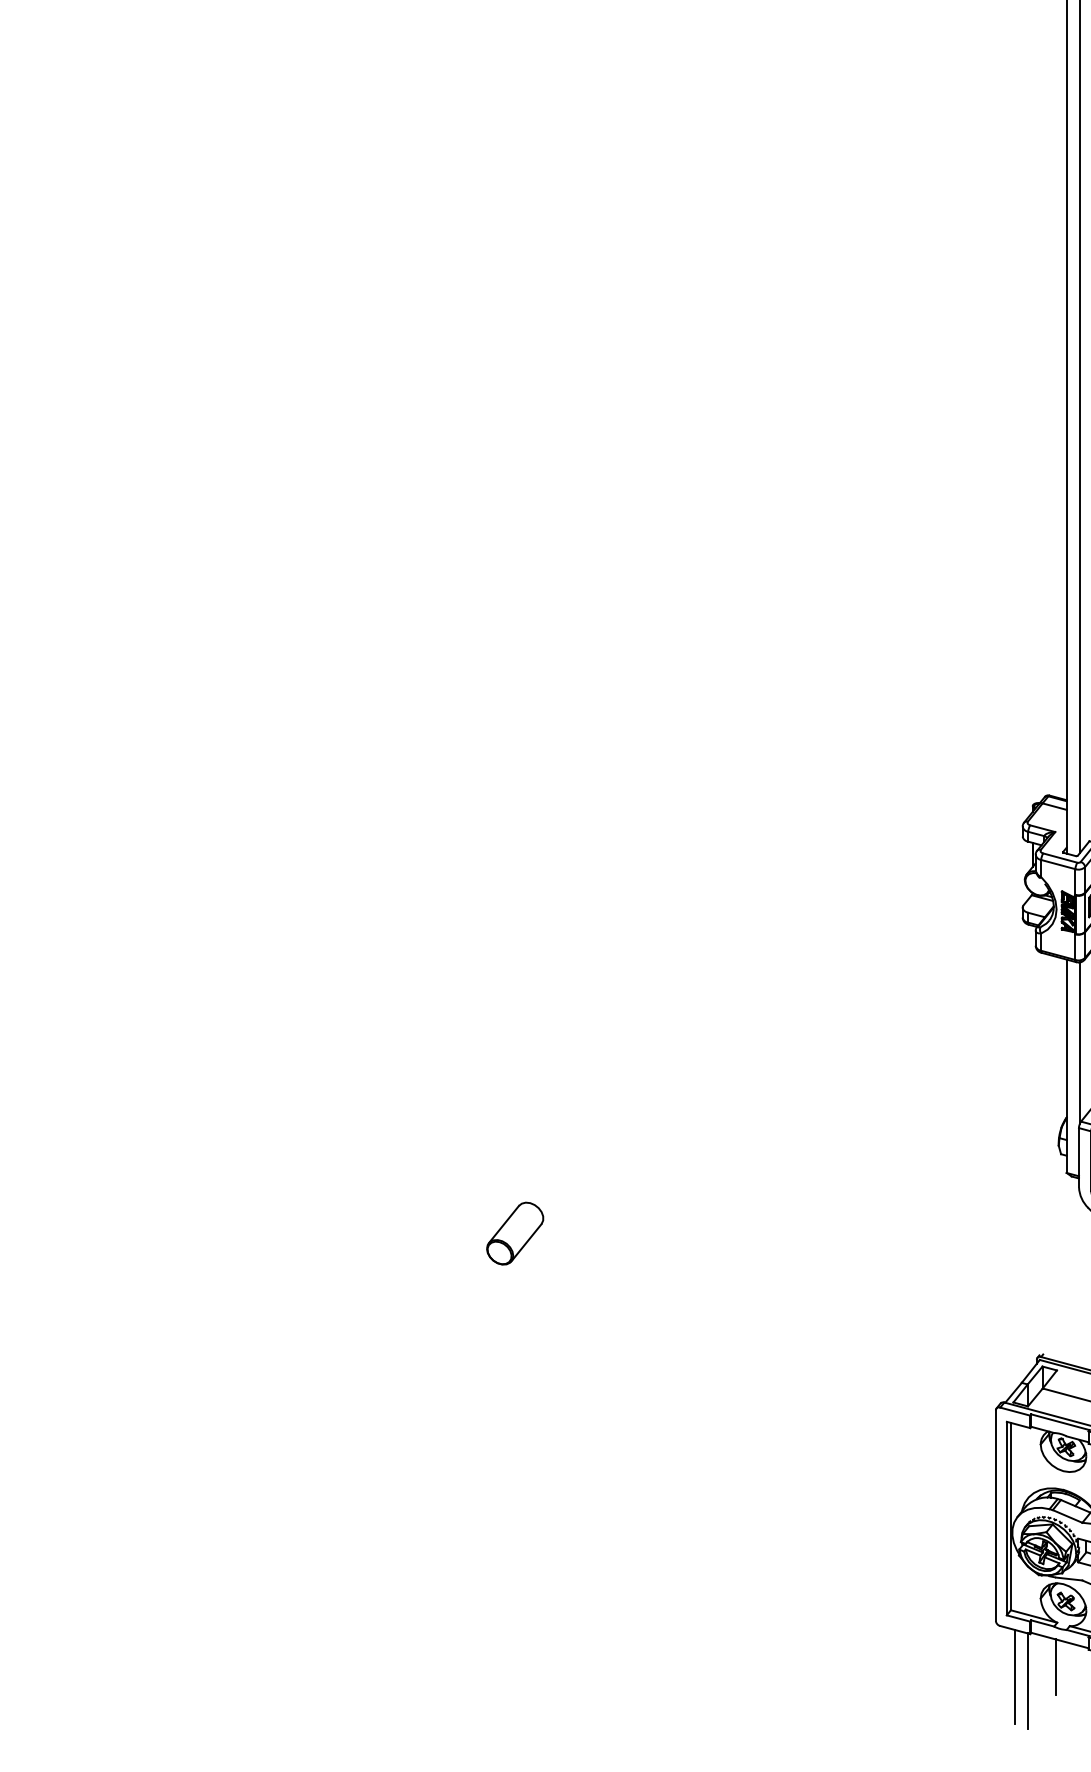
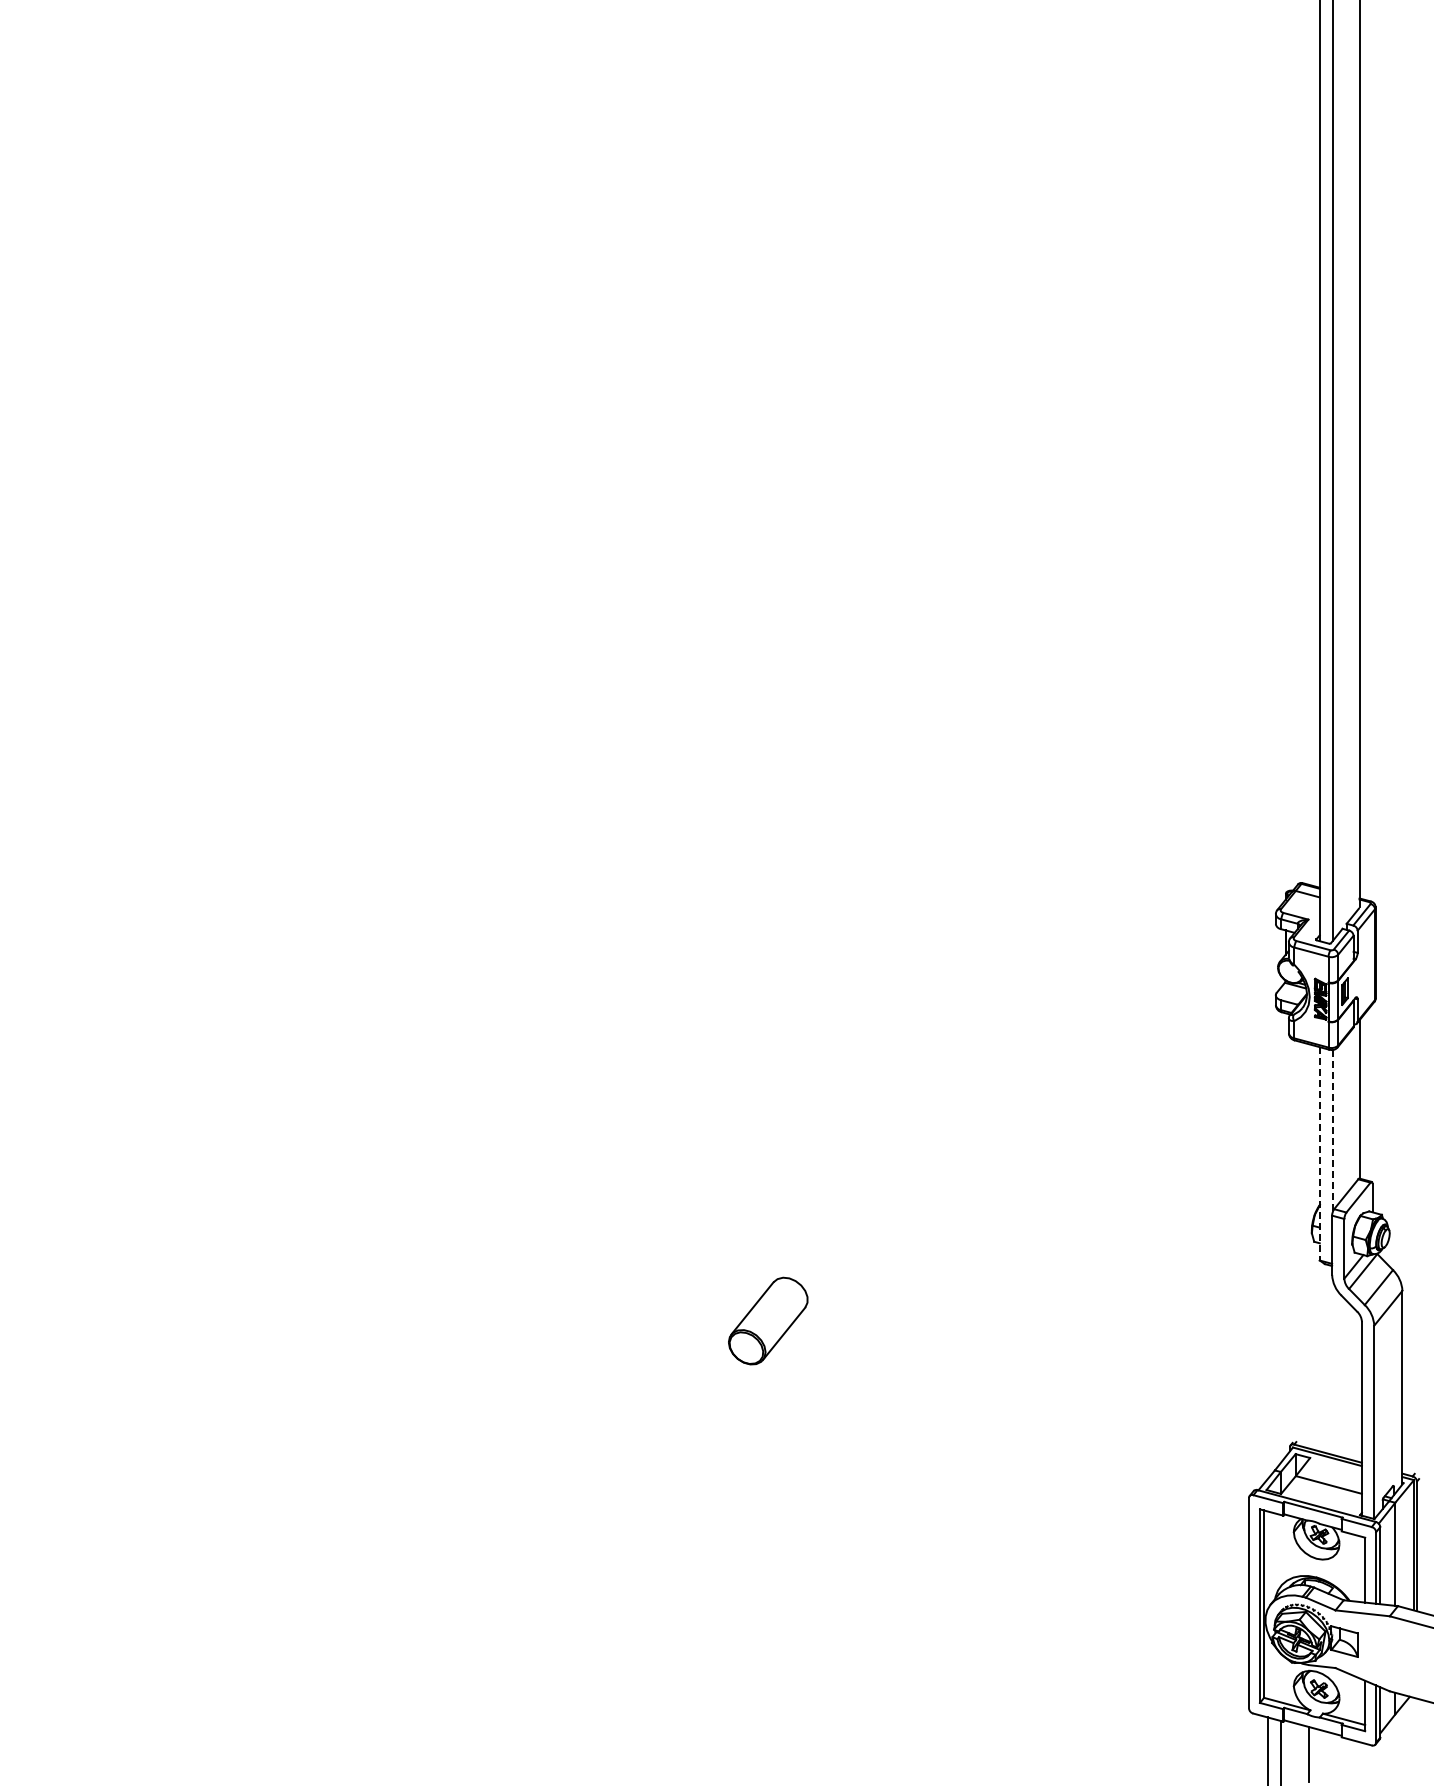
line: (1079, 1042) -> (1332, 1130), solid -> dashed
line: (1066, 1065) -> (1319, 1153), solid -> dashed
part: (515, 1233) -> (768, 1321), size x1.4

